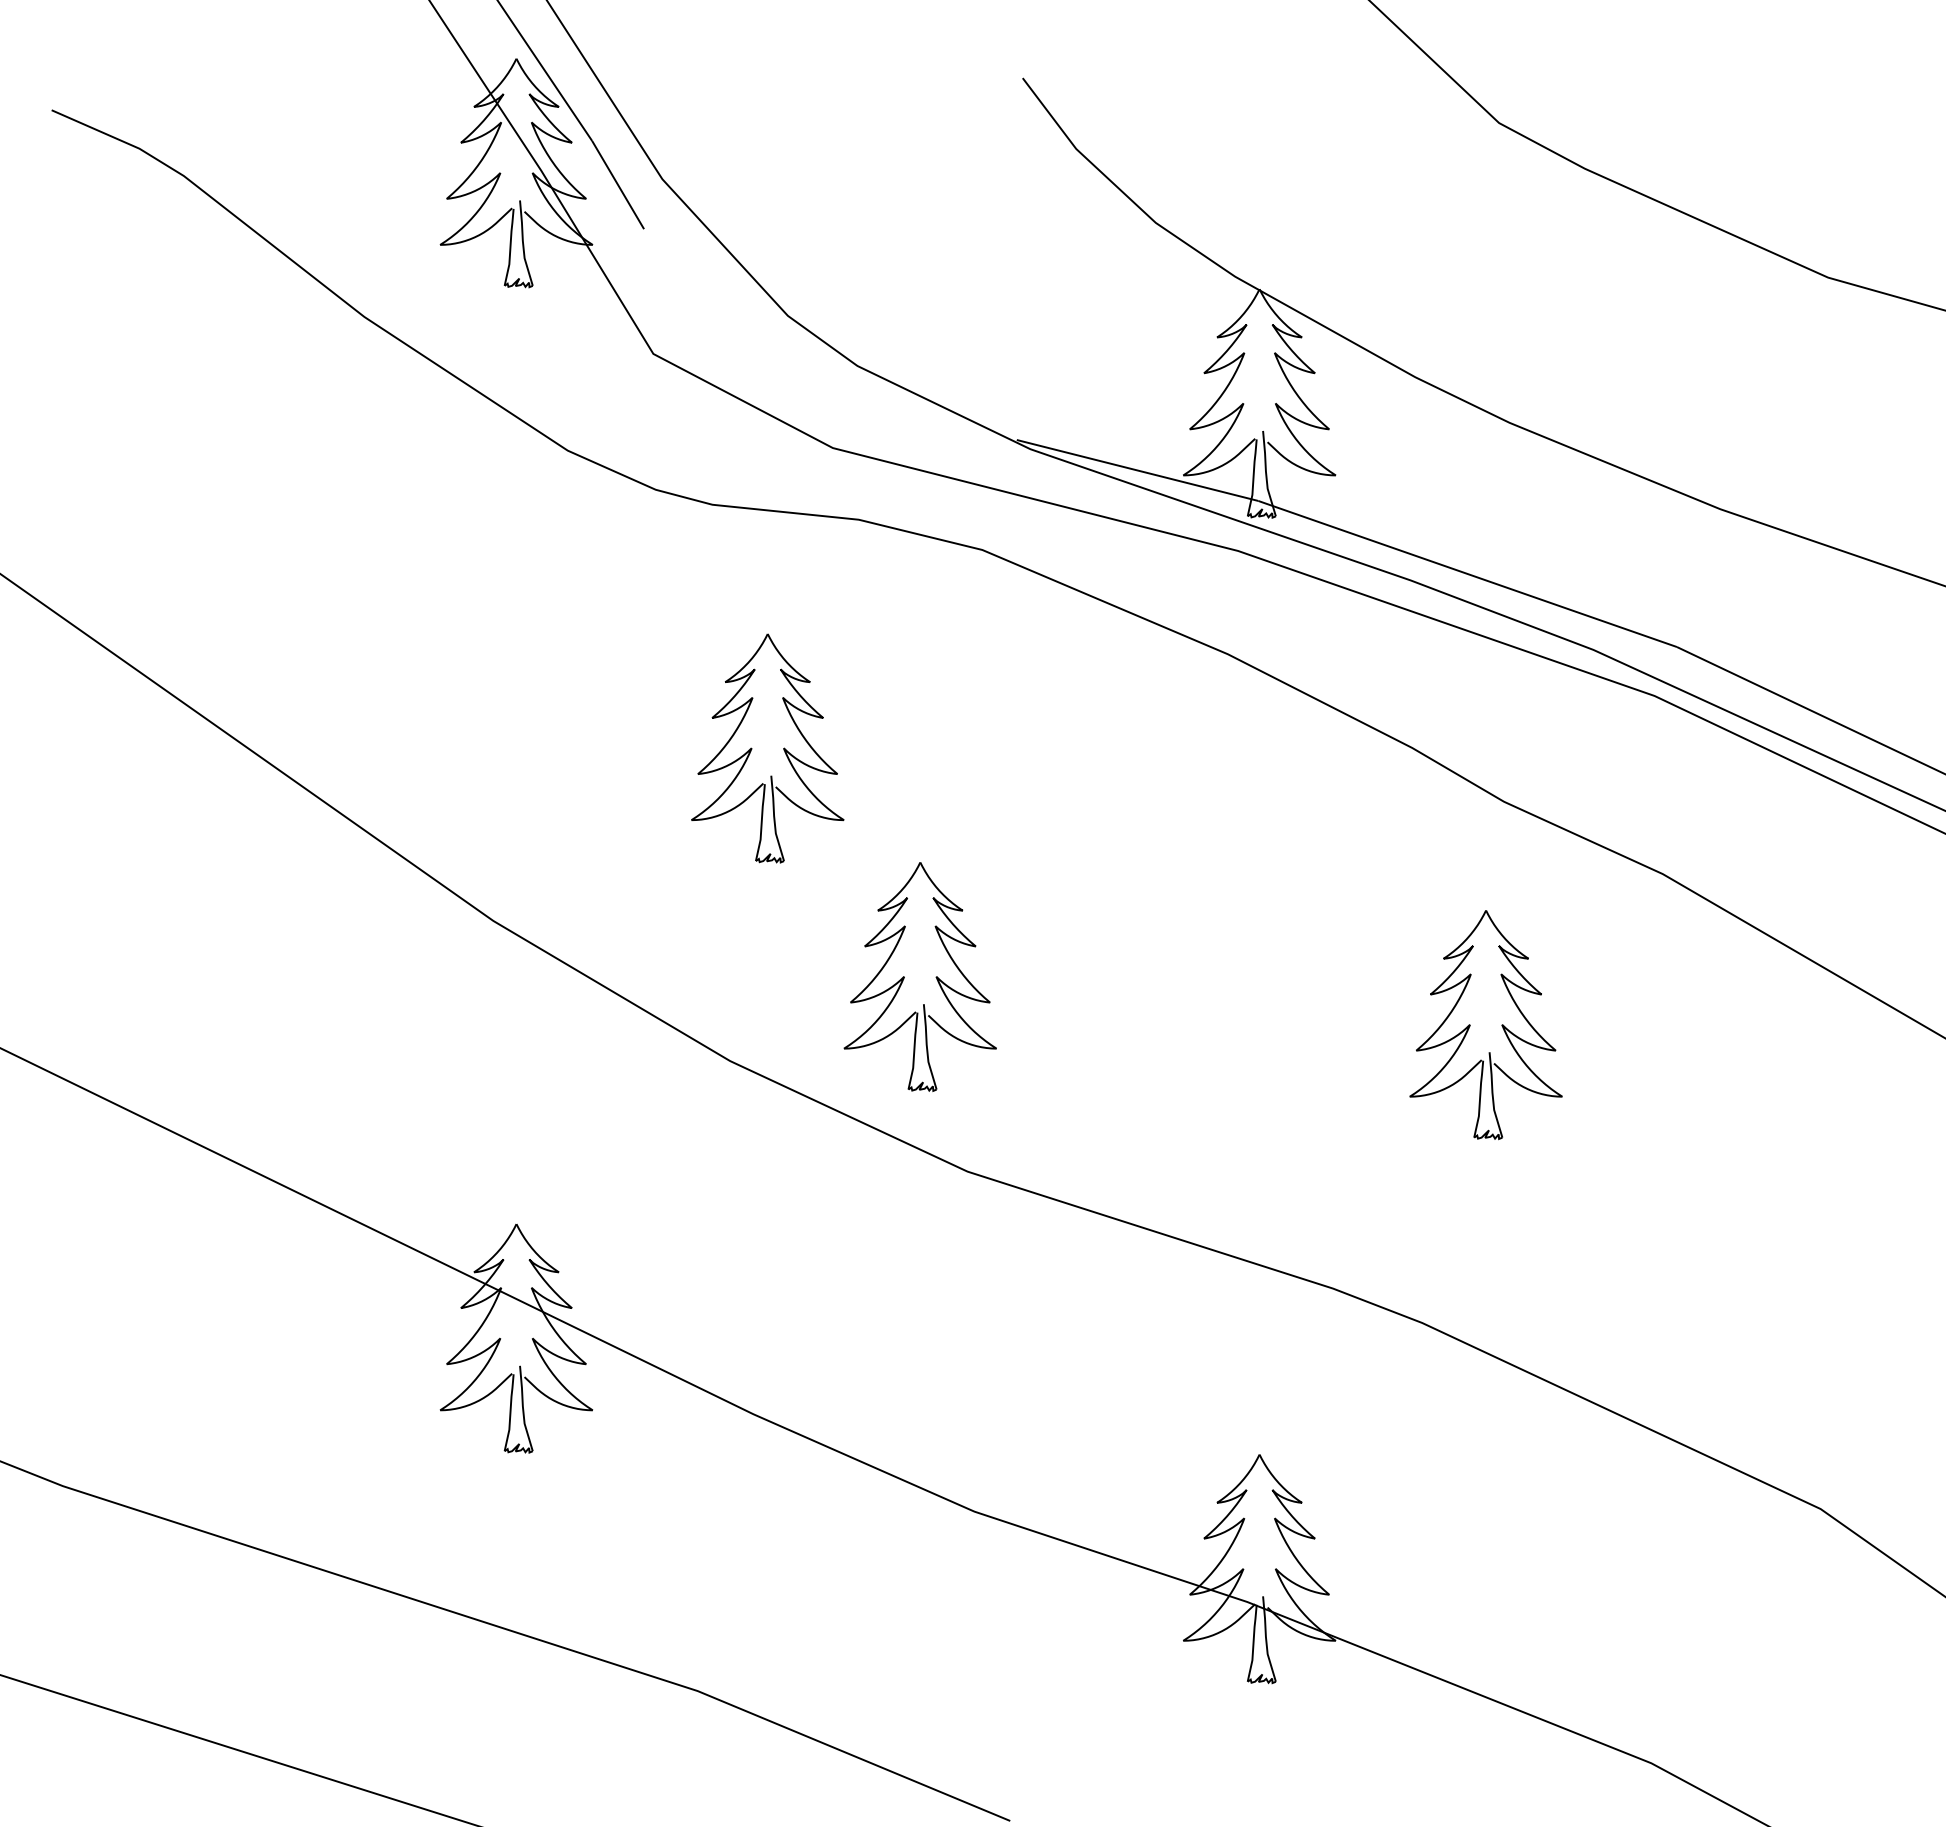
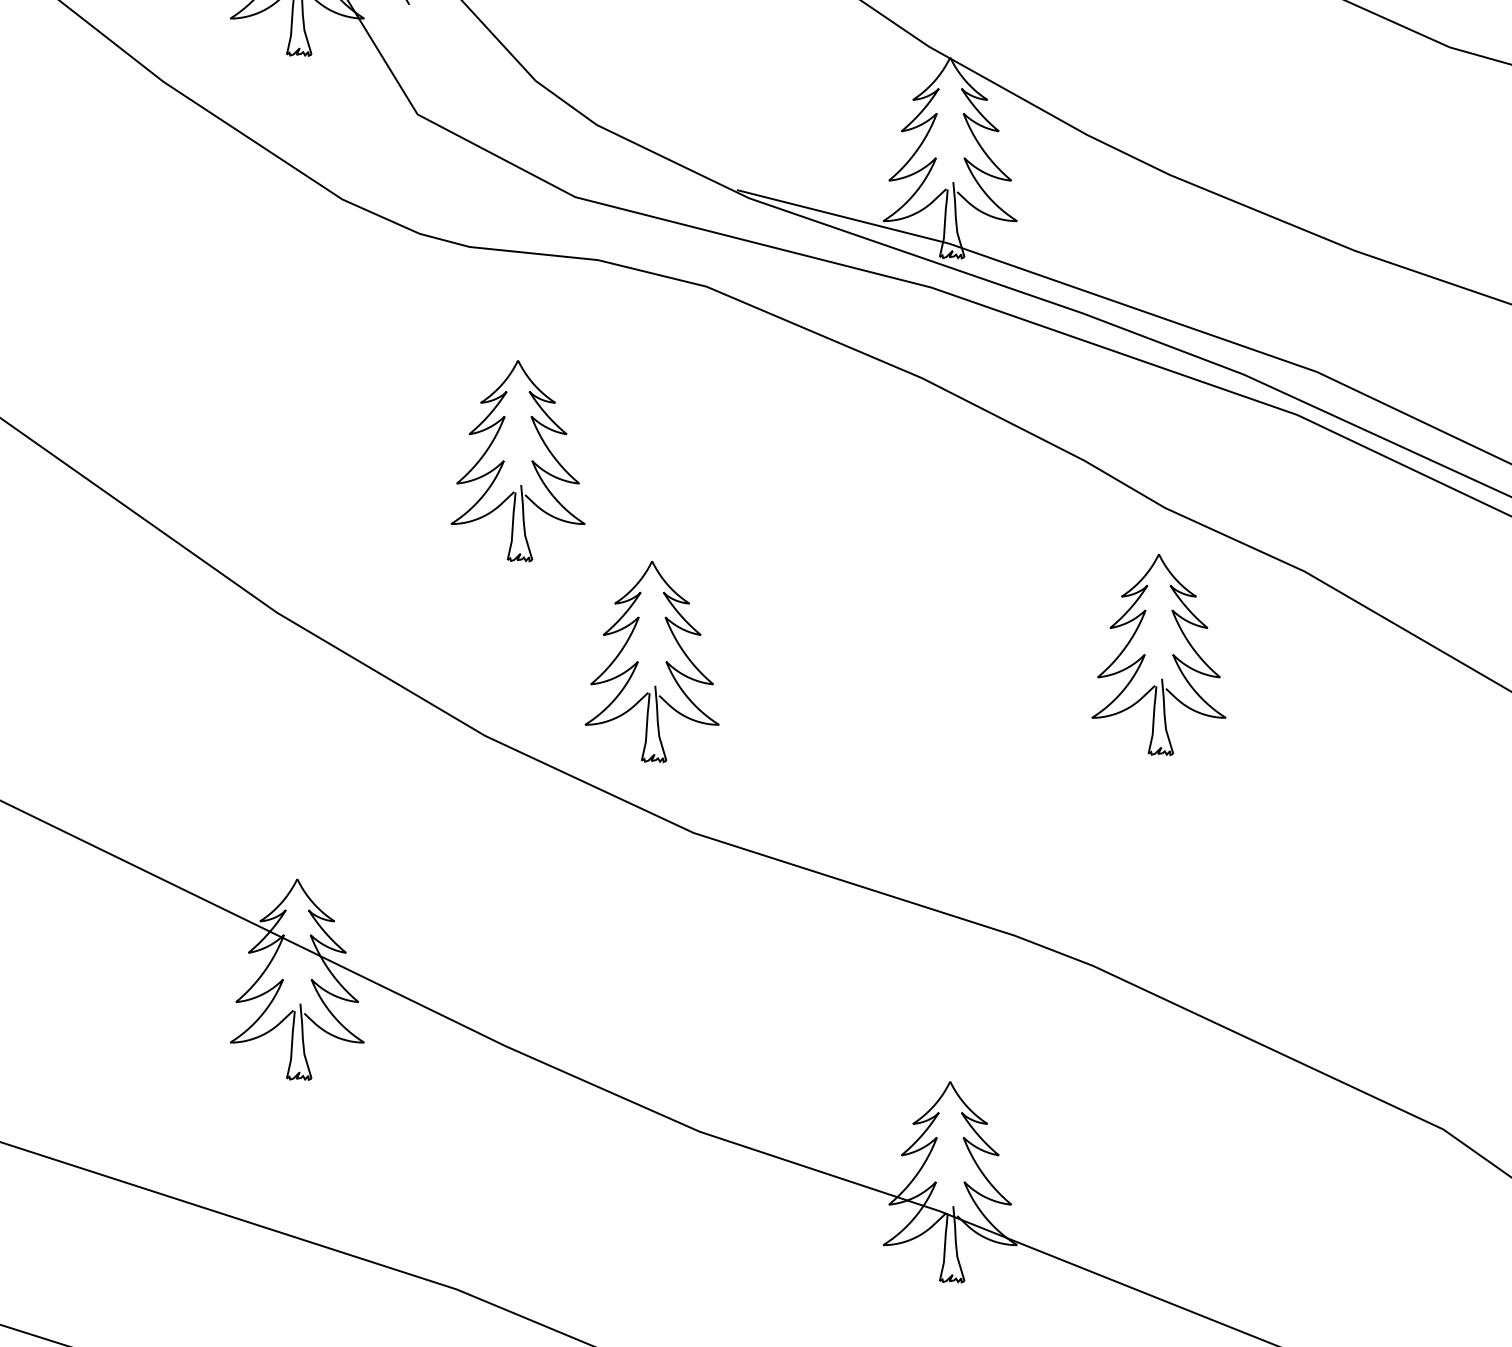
part: (1470, 1025) -> (1145, 655), moved

